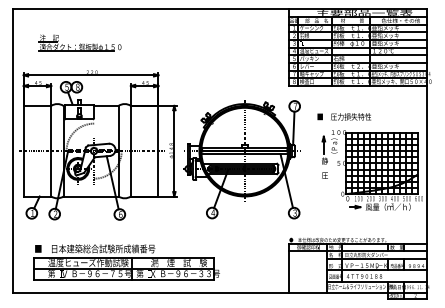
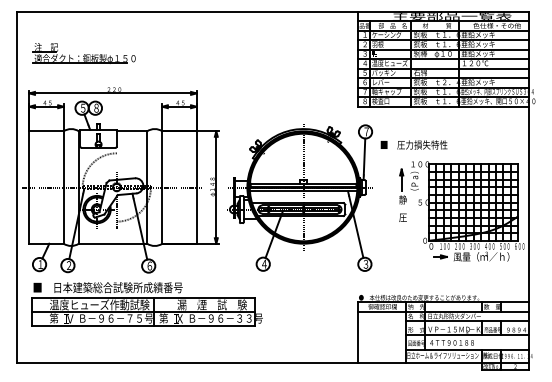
part: (79, 43) -> (83, 53), moved
text: (343, 116) -> (413, 144), moved
part: (126, 262) -> (146, 304), moved

